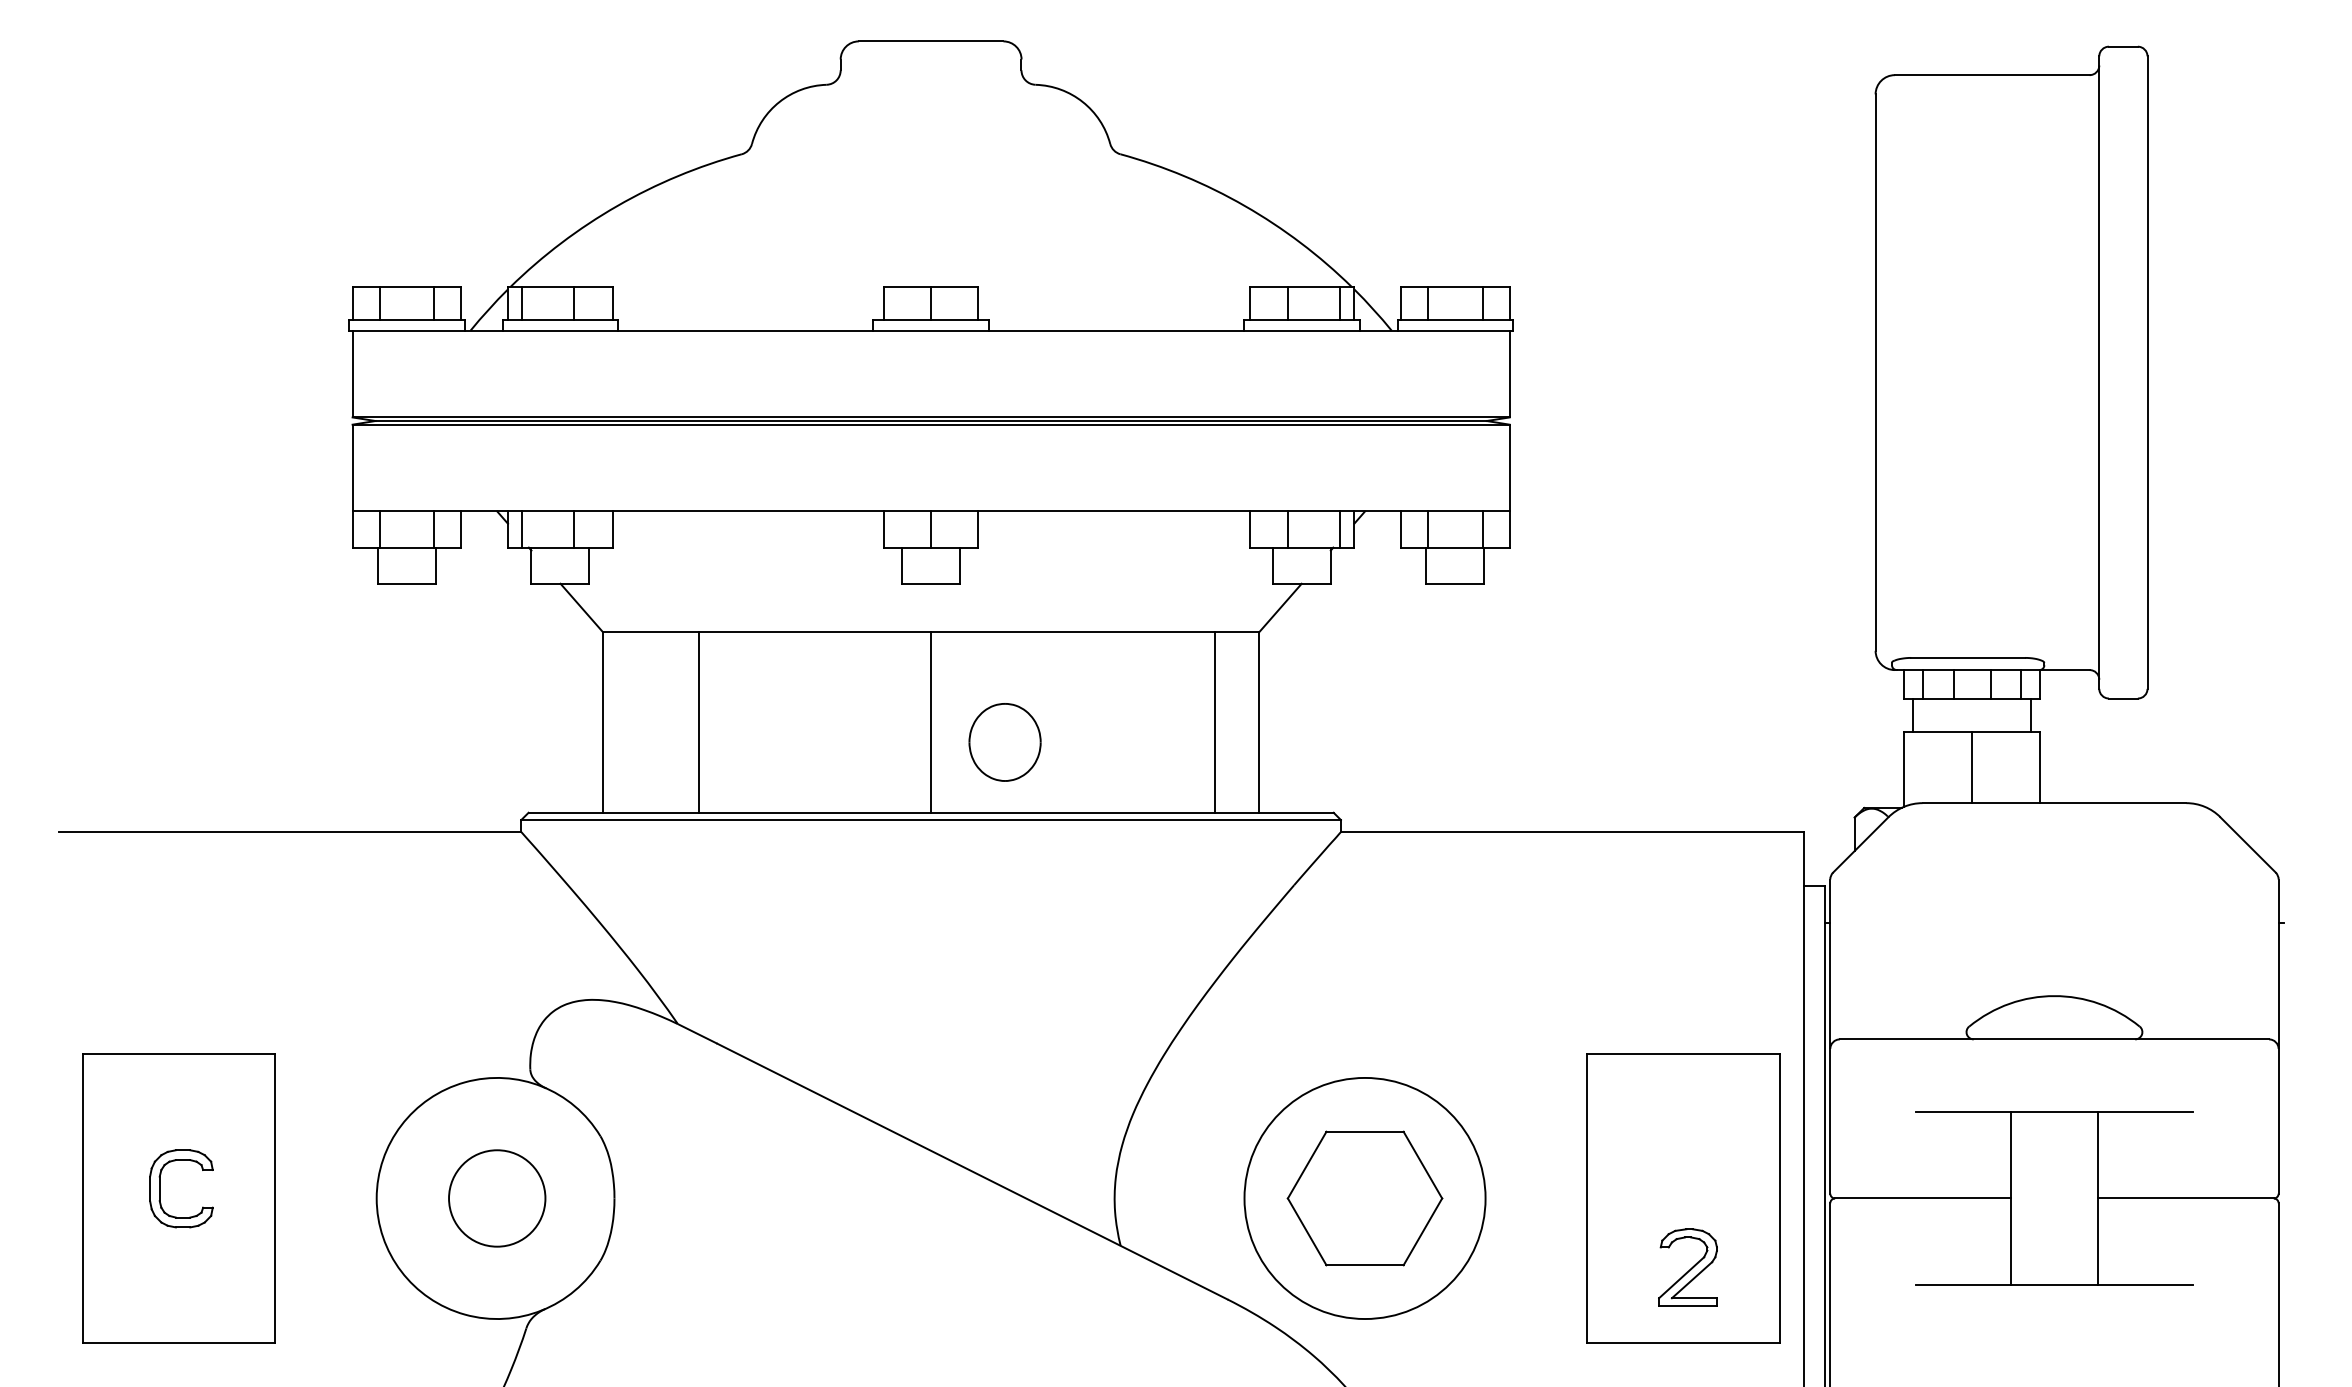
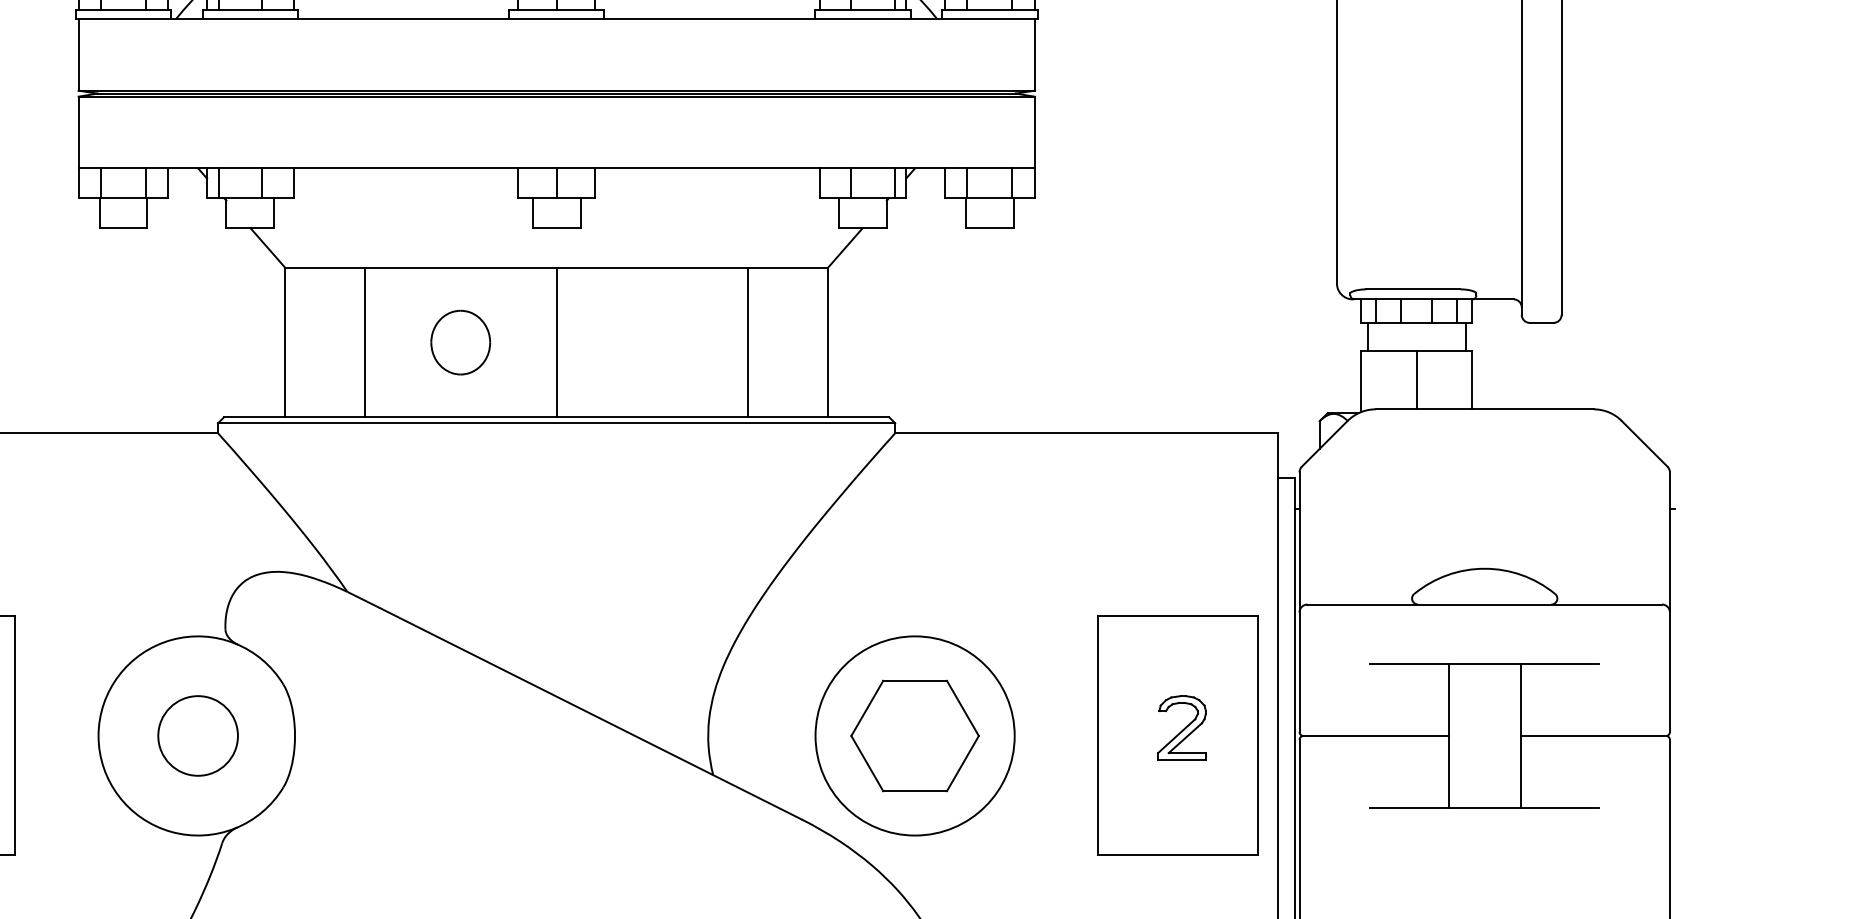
line: (1215, 721) -> (748, 341), moved
part: (1004, 742) -> (460, 342), moved
part: (1687, 1267) -> (1181, 727), moved

